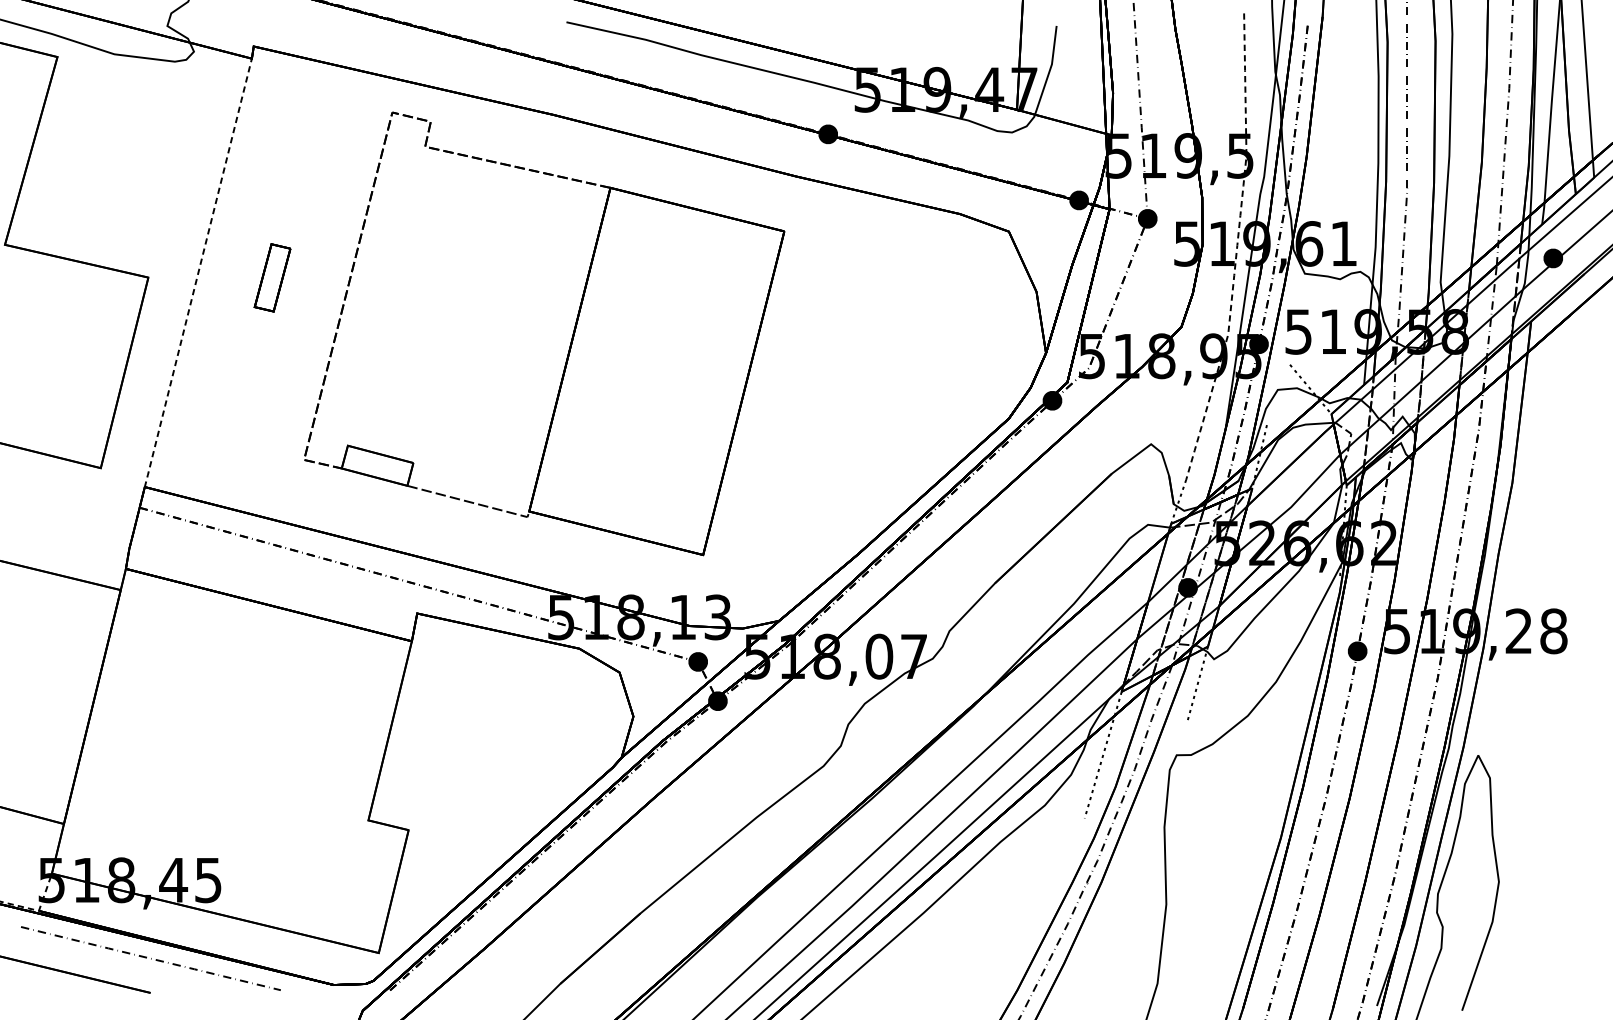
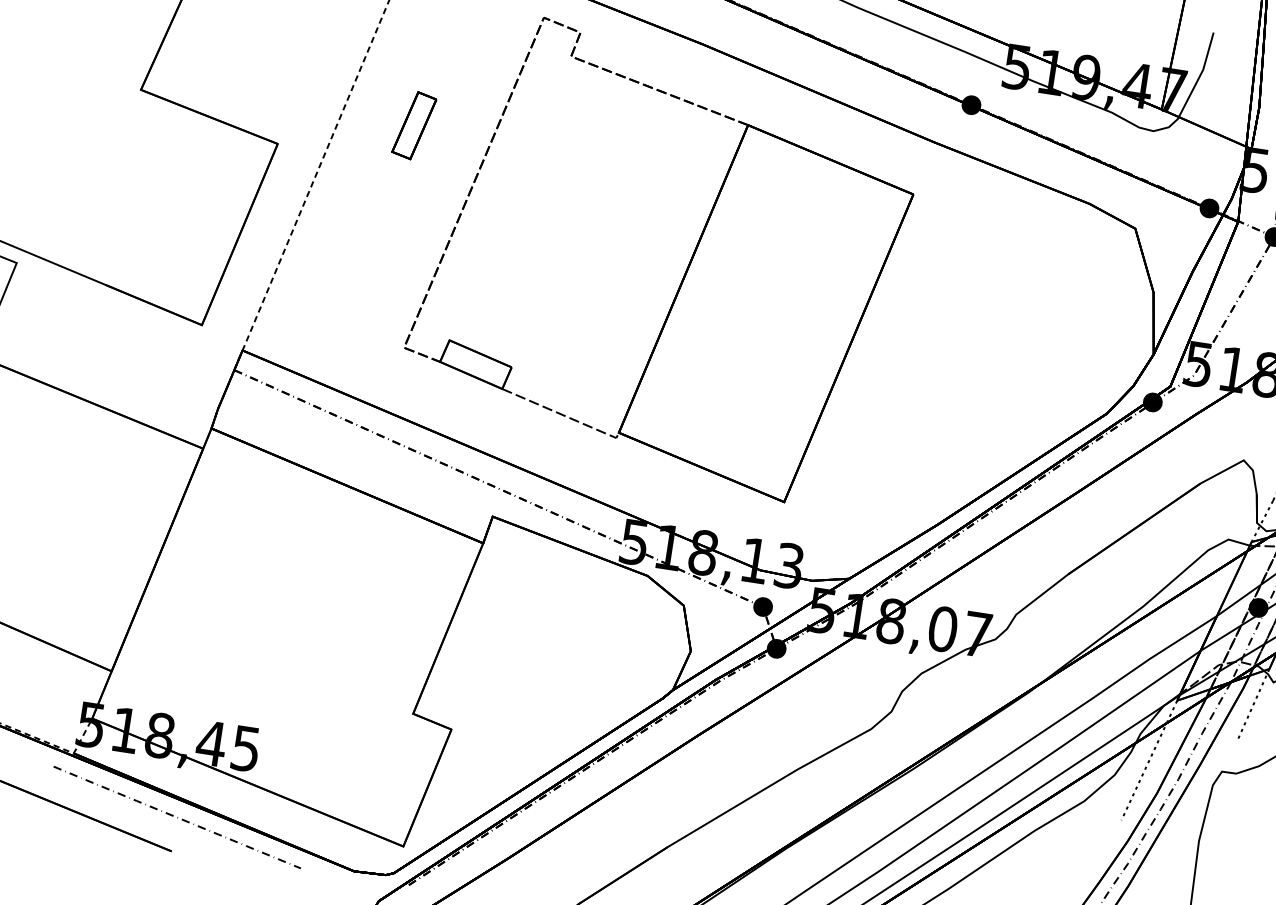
part: (272, 277) -> (414, 125), moved

